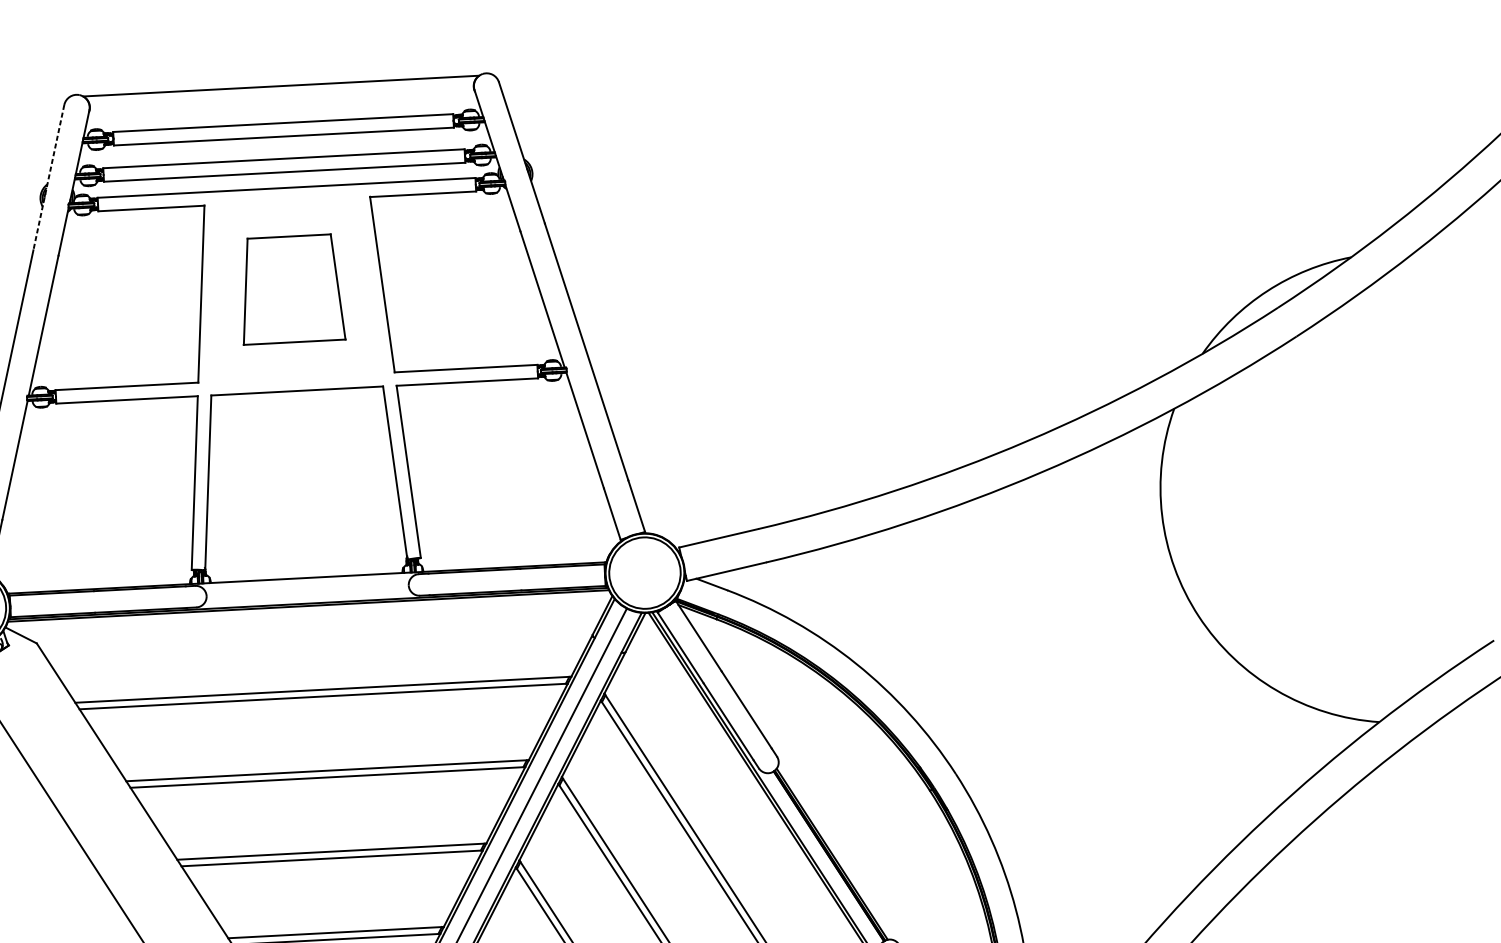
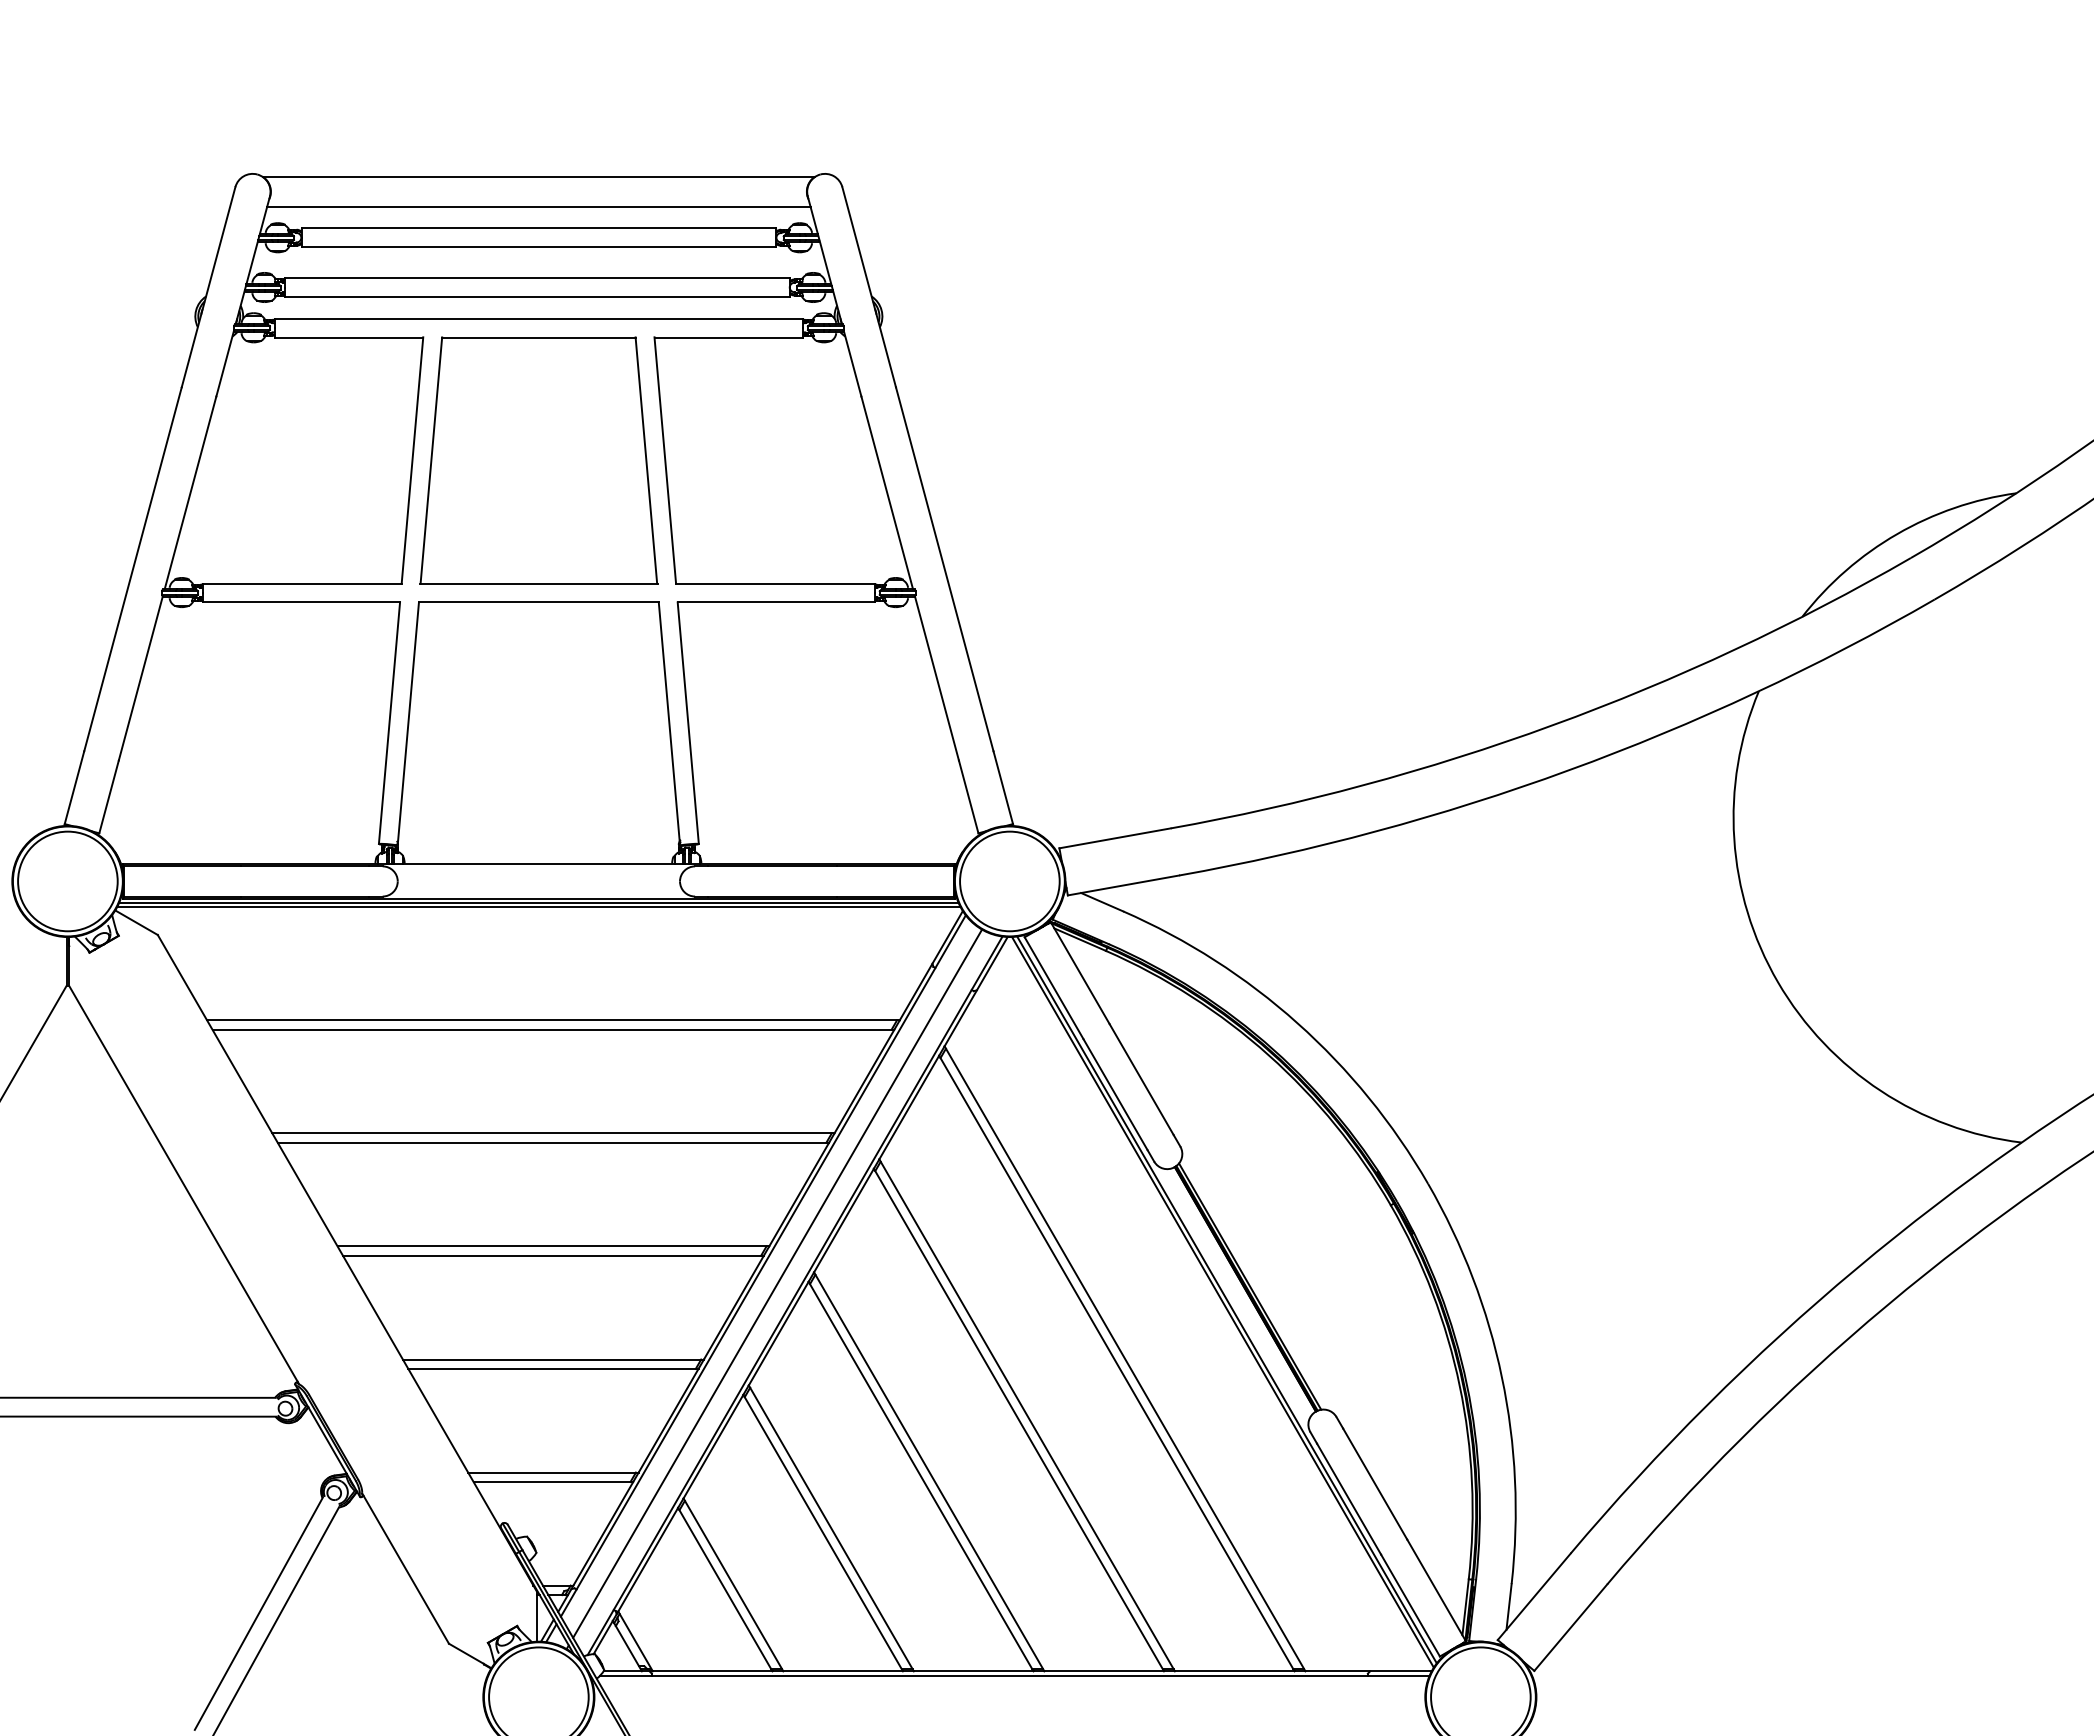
line: (282, 107) -> (538, 206), added
line: (48, 177) -> (208, 287), dashed -> solid
part: (291, 289) -> (538, 460), size x1.67
line: (308, 609) -> (538, 907), added

